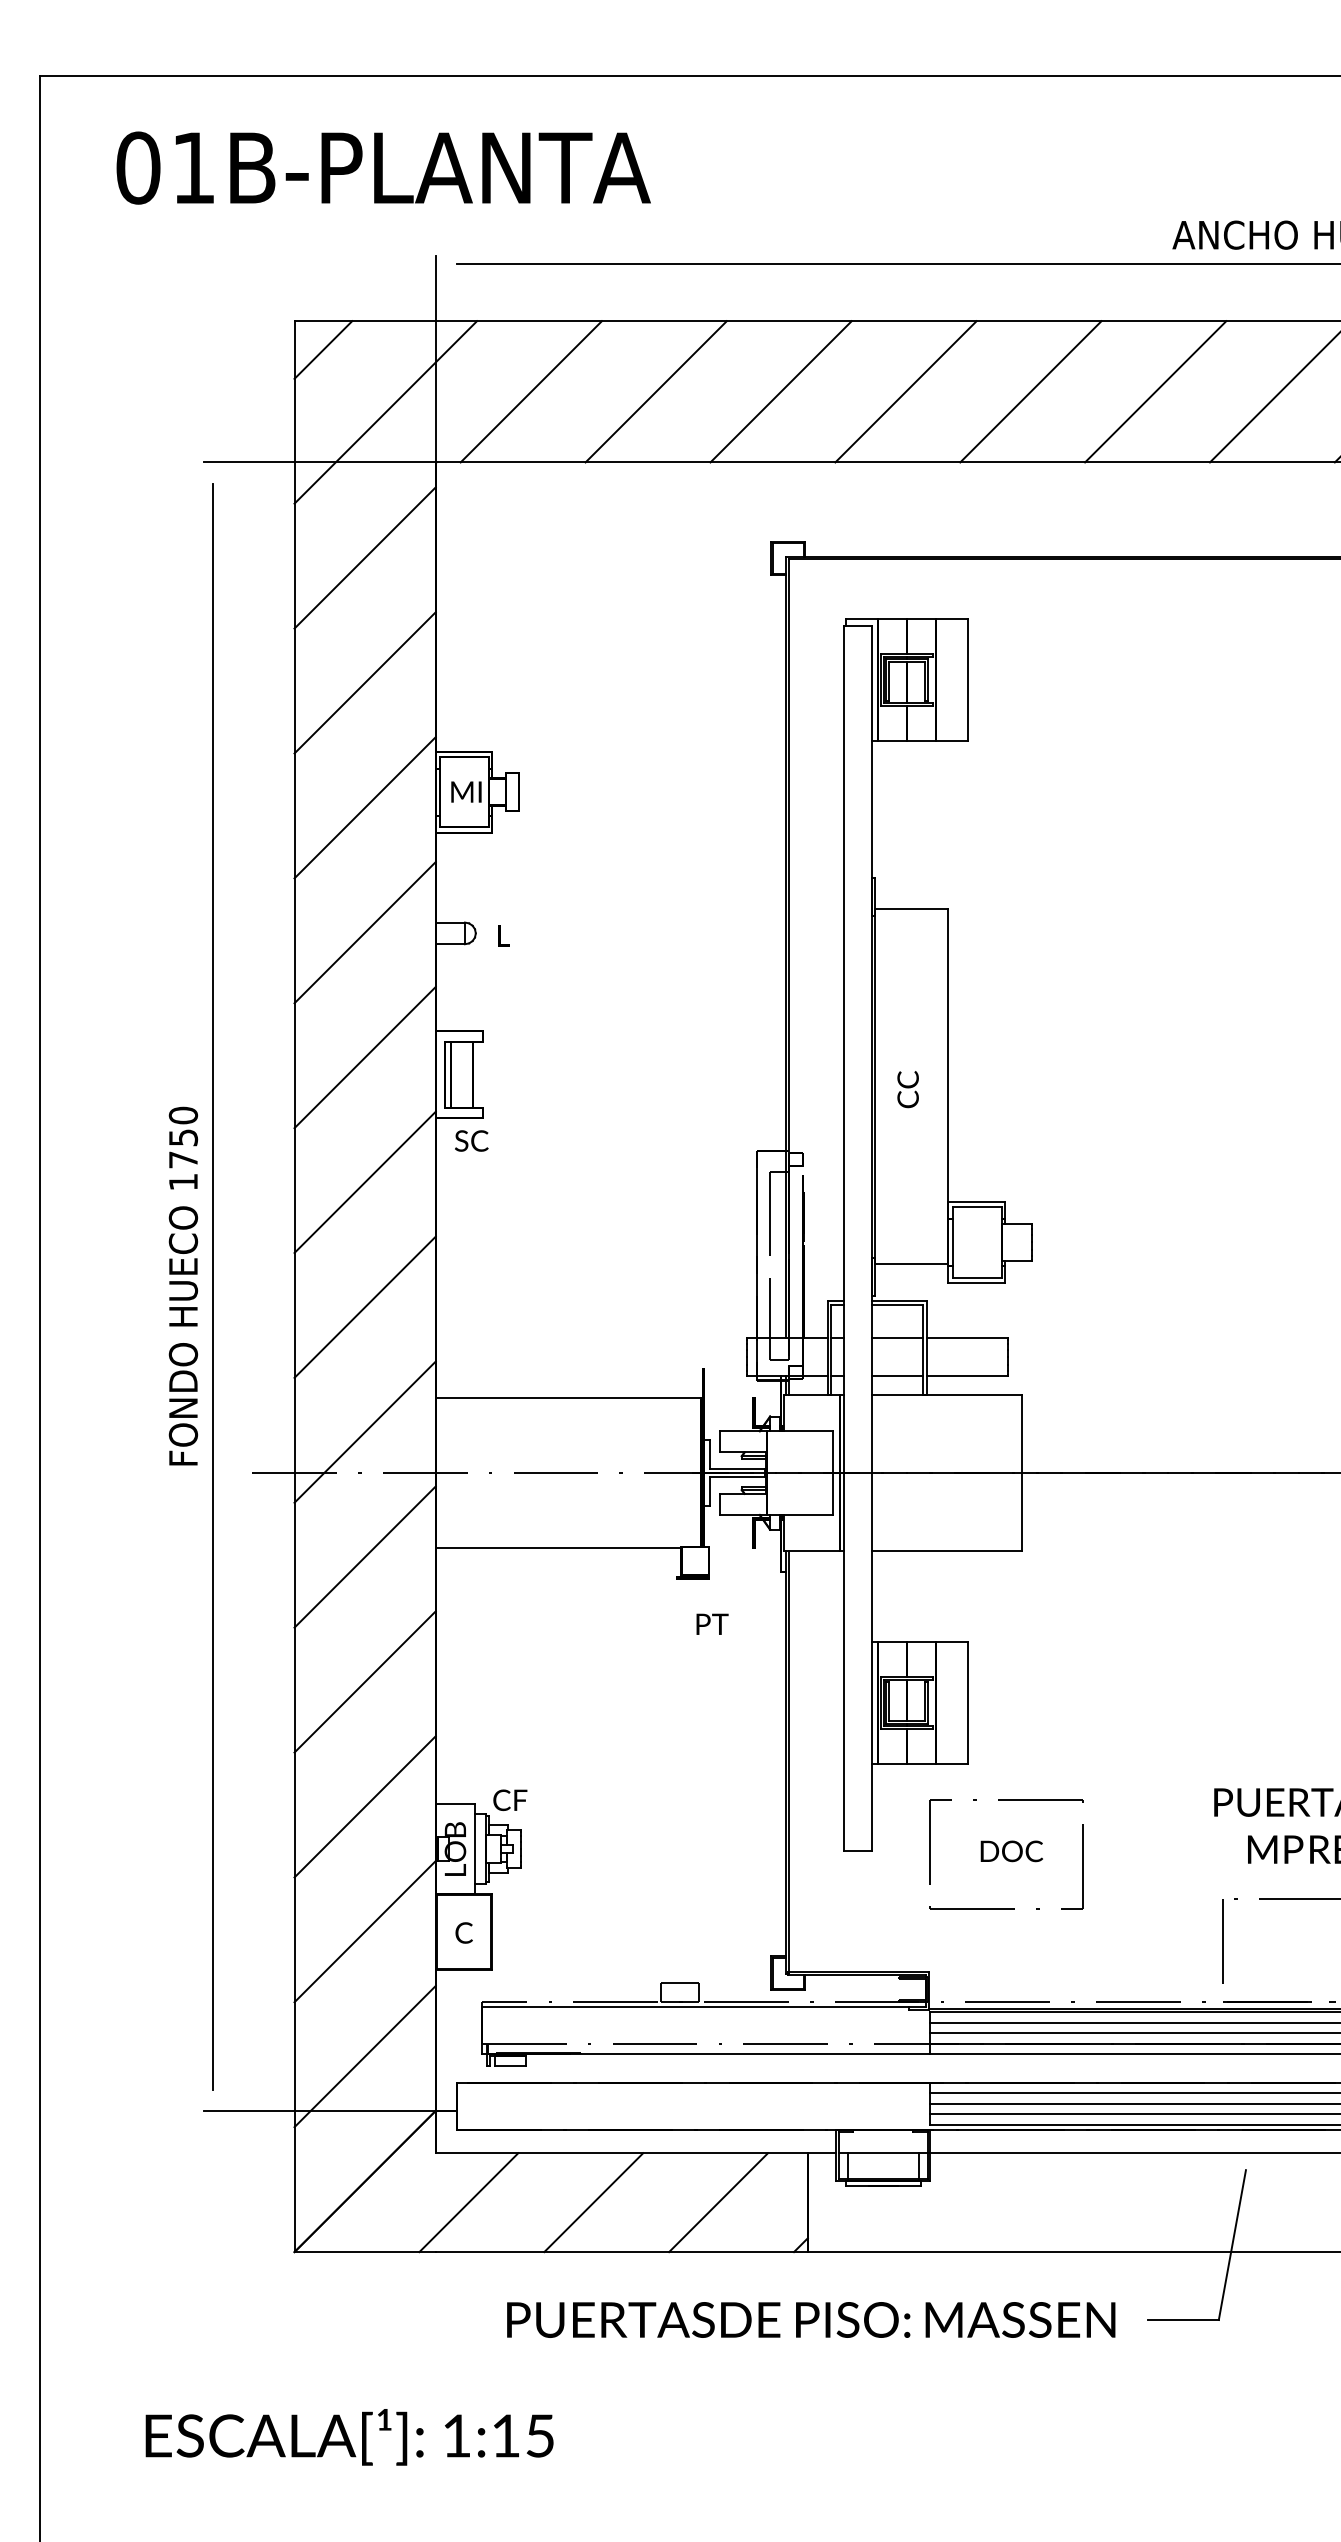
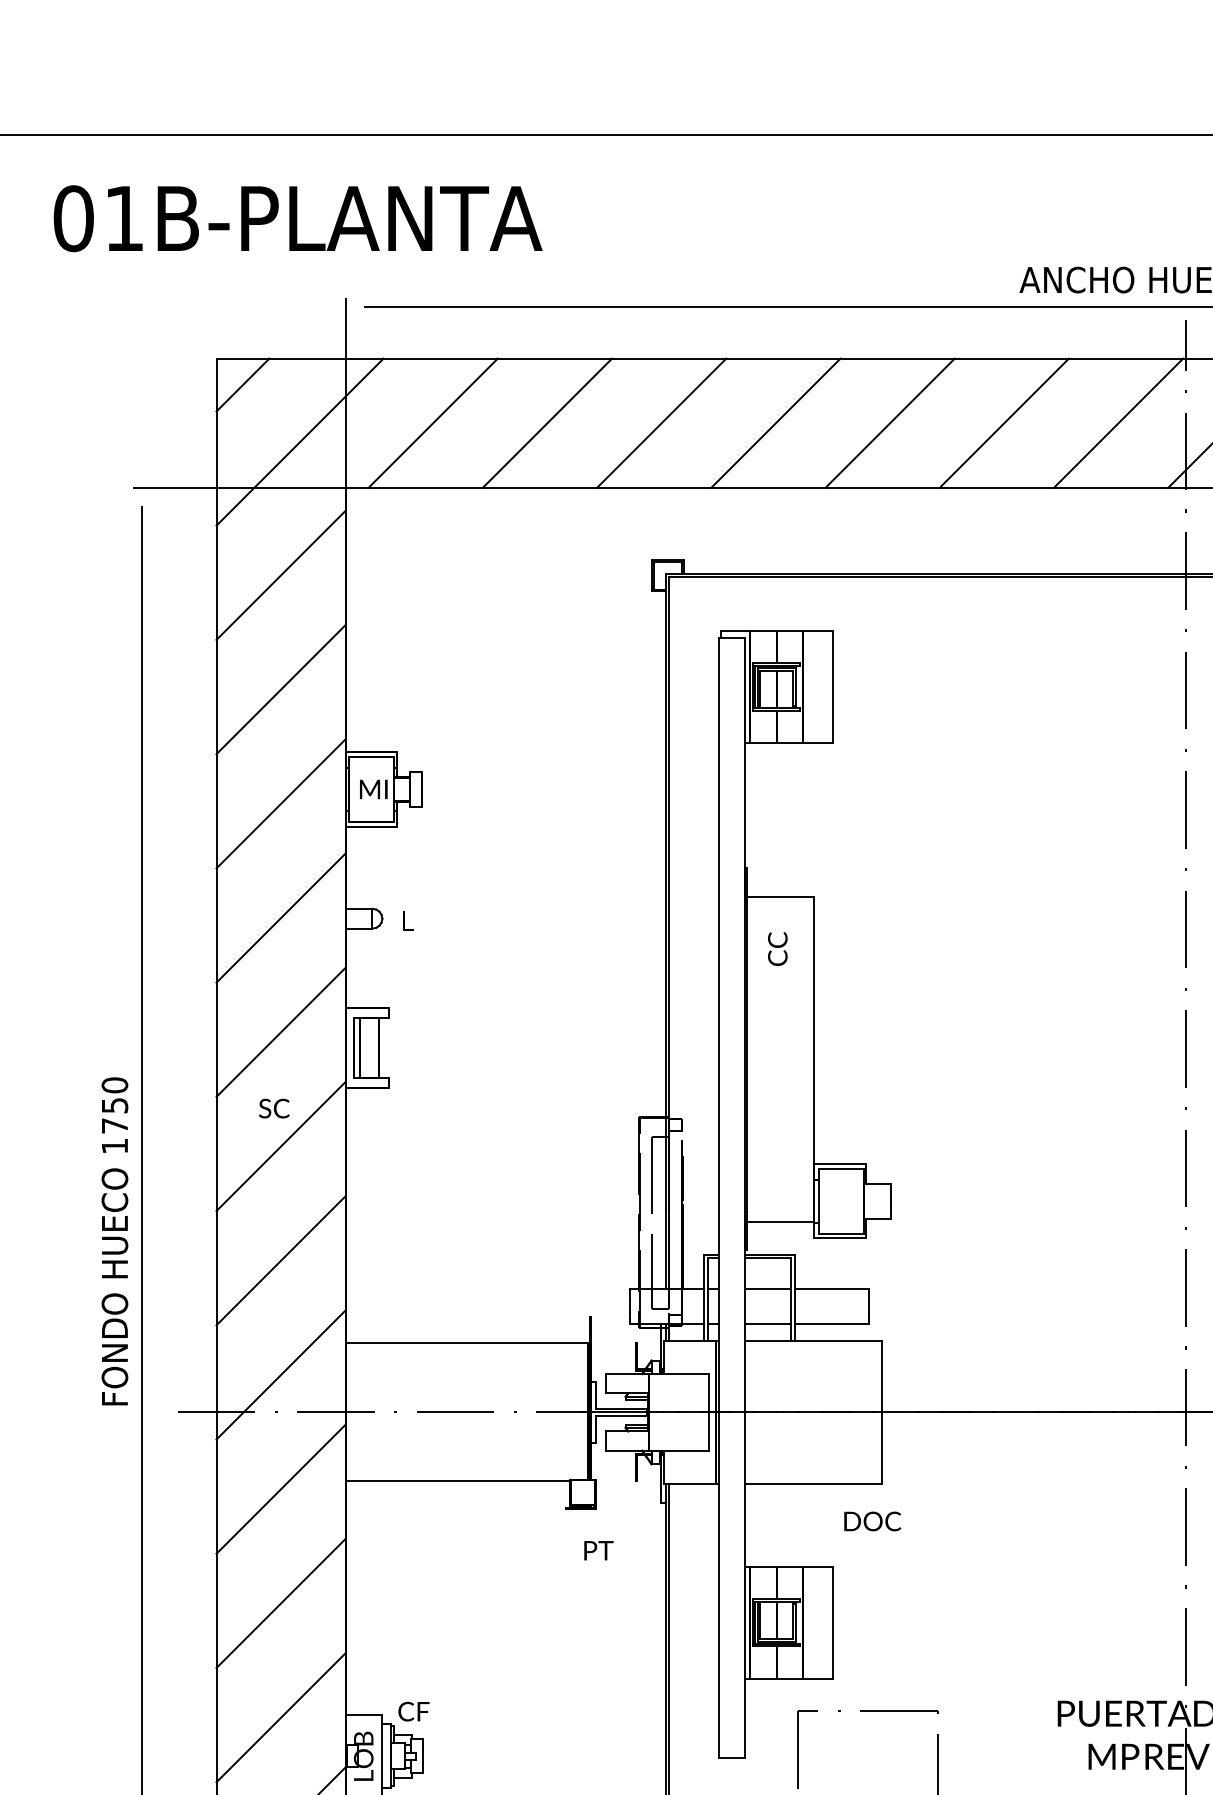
text: (907, 1089) -> (777, 948), moved
text: (471, 1140) -> (274, 1108), moved
text: (1011, 1851) -> (872, 1521), moved

